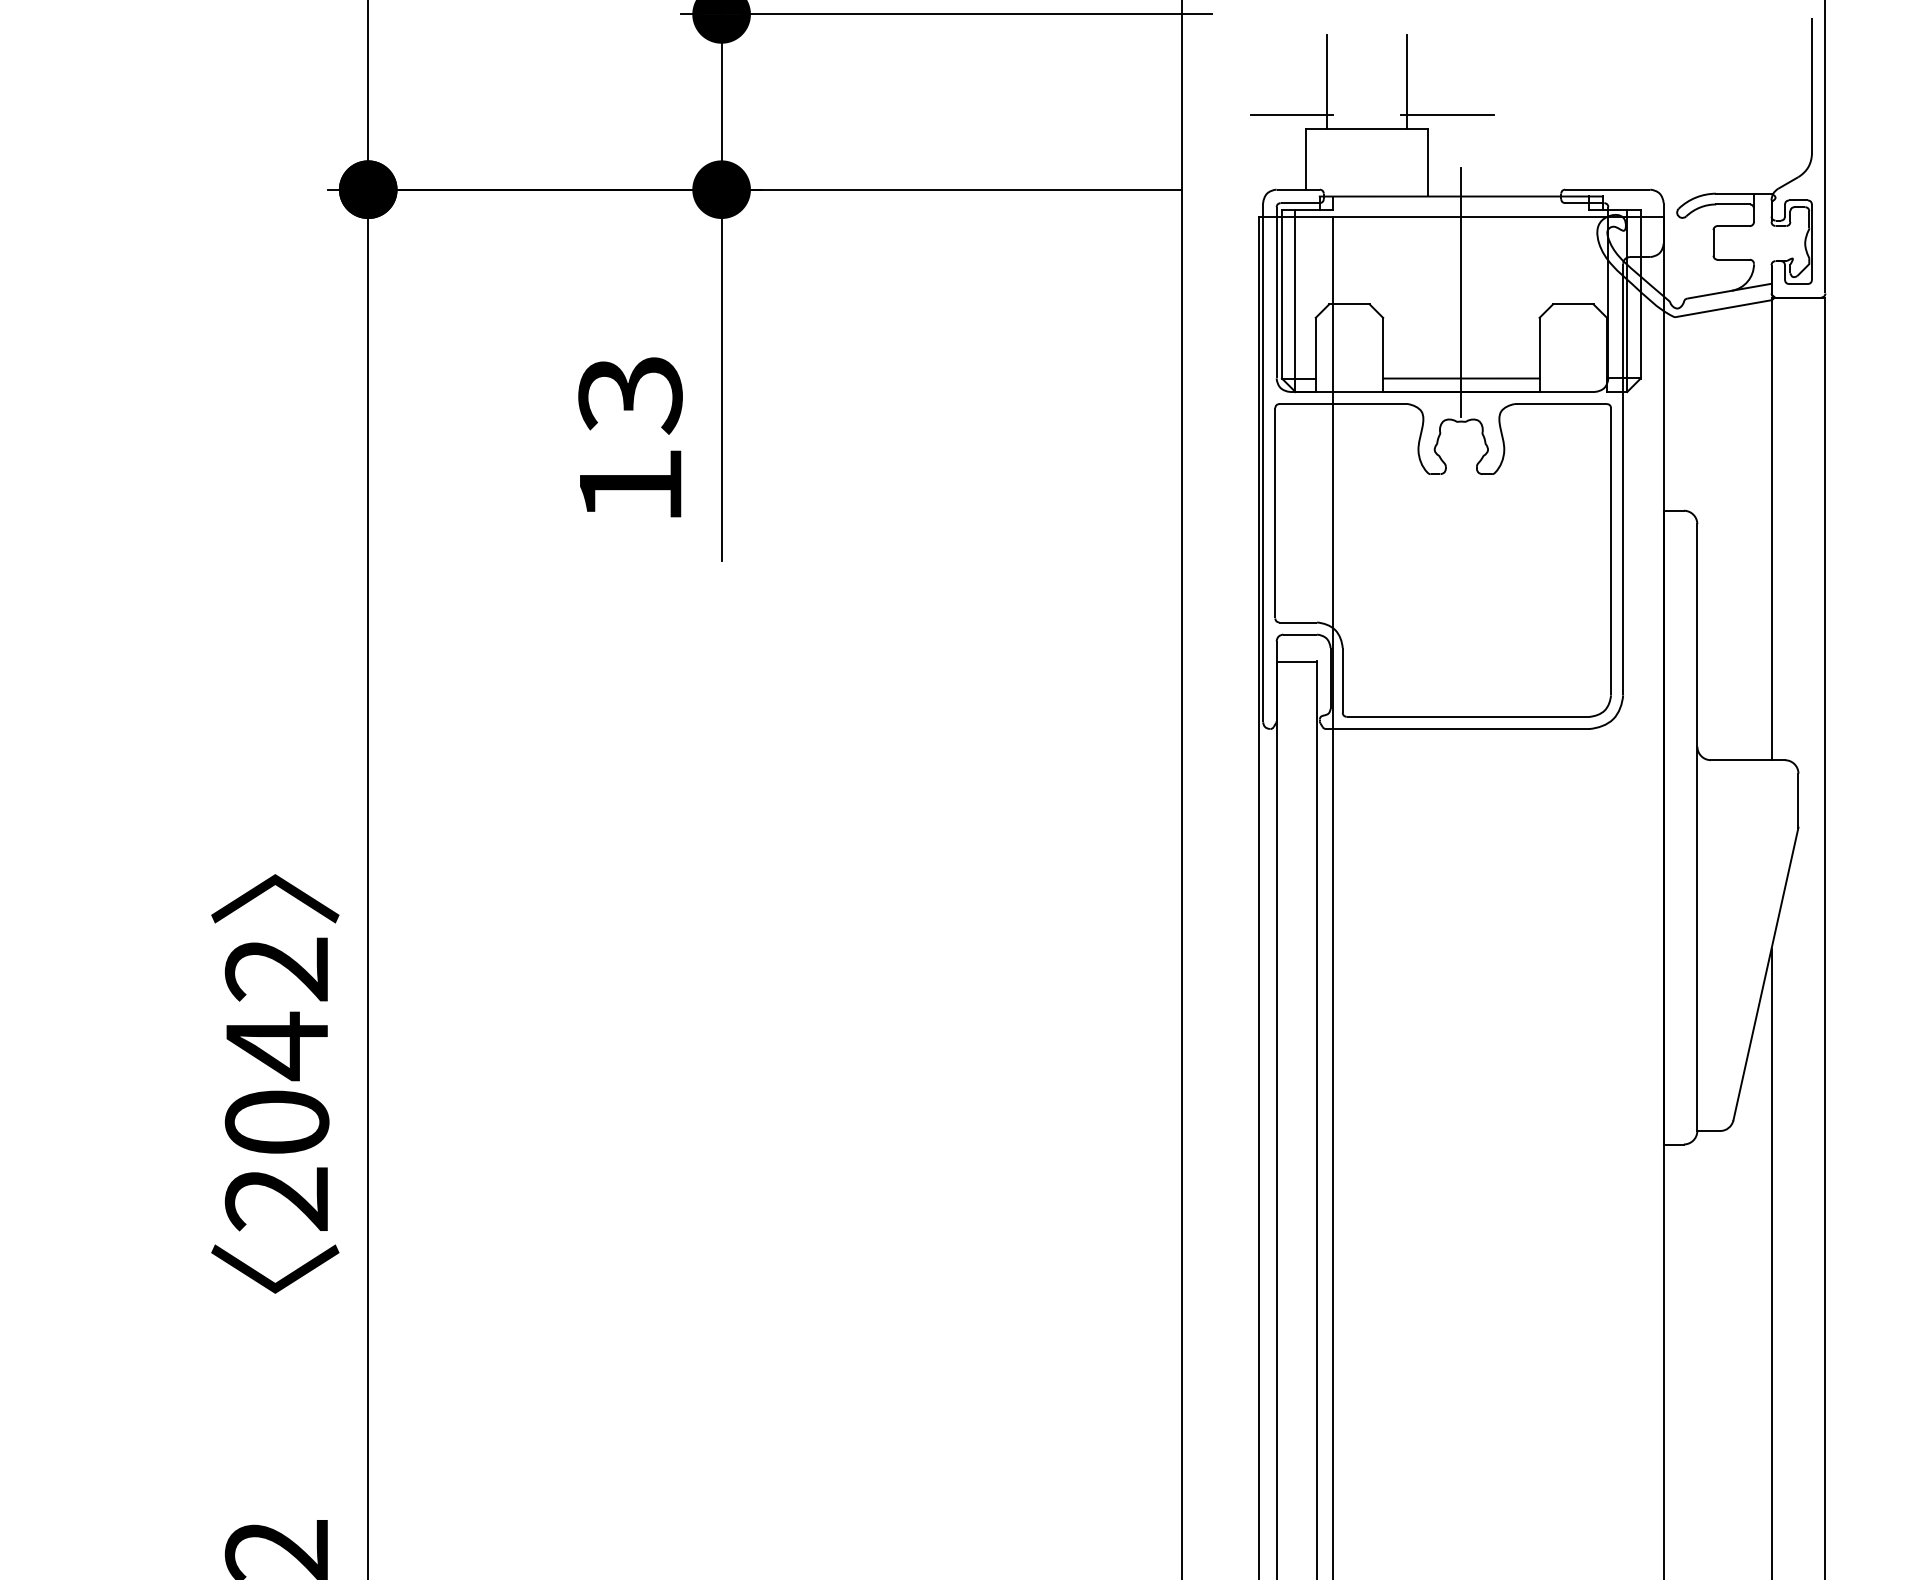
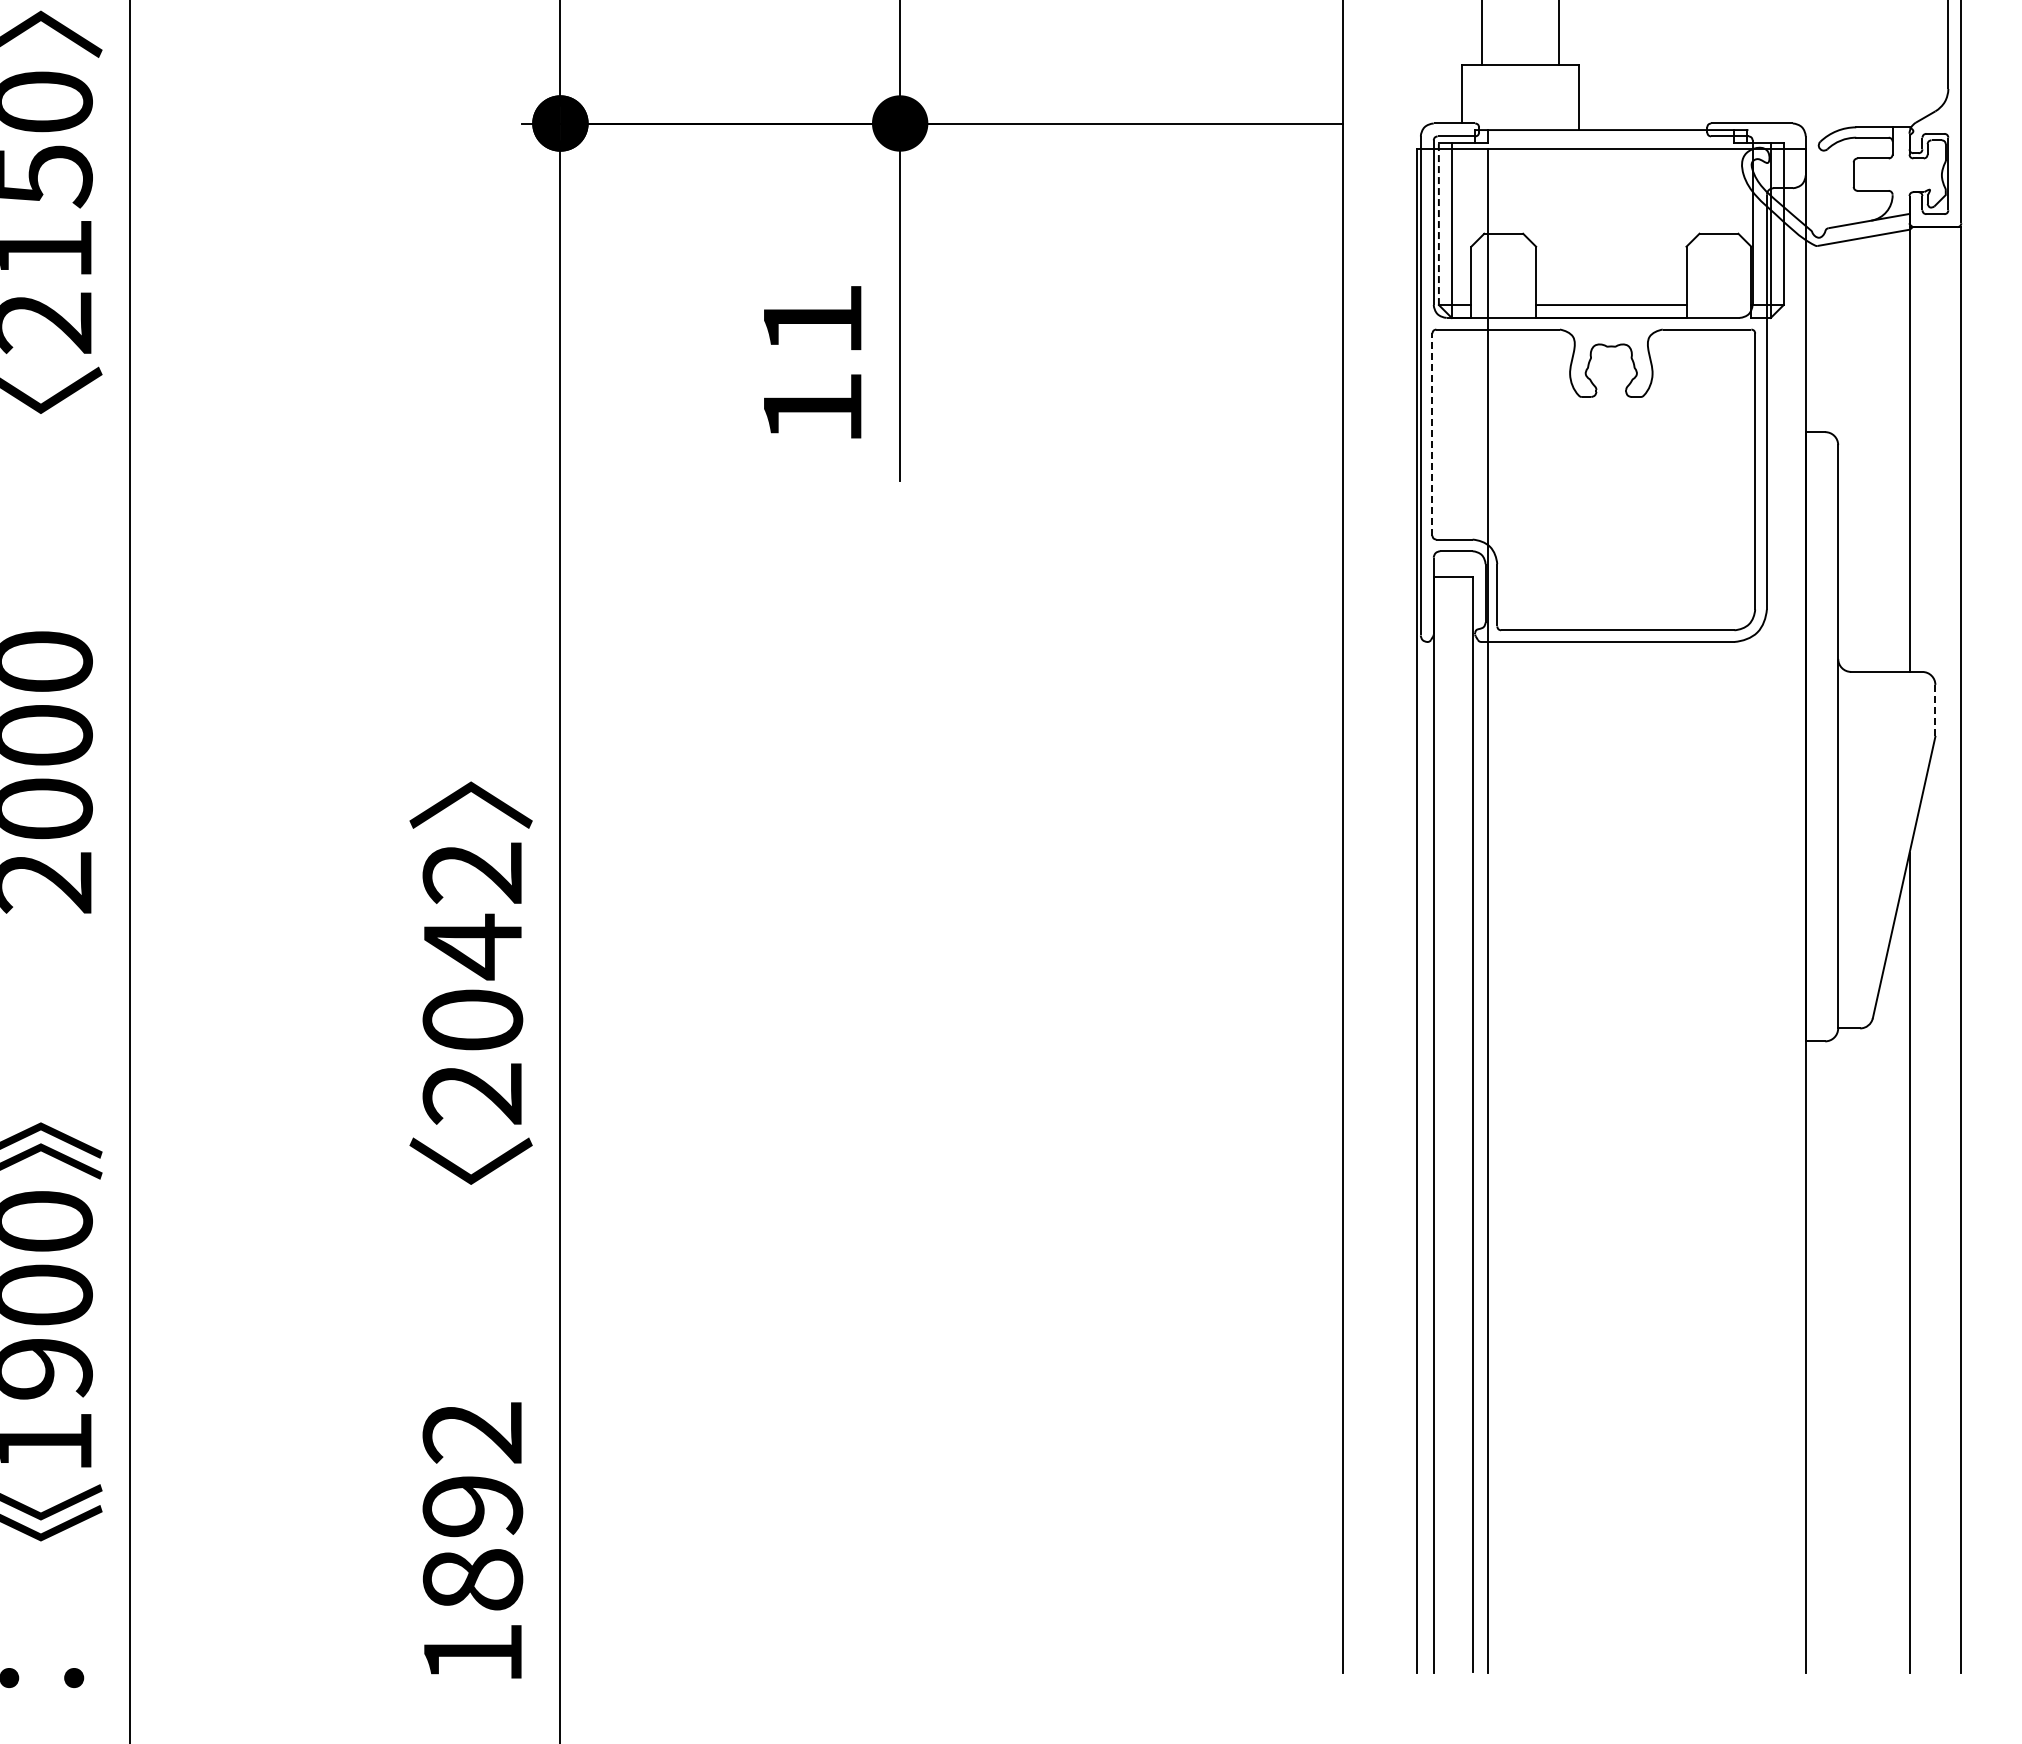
line: (1291, 115) -> (1448, 52), removed
line: (1446, 115) -> (1597, 52), removed
line: (1461, 292) -> (1611, 222), removed
line: (1281, 293) -> (1438, 223), solid -> dashed
text: (630, 395) -> (812, 321), 13 -> 11
line: (1275, 513) -> (1432, 434), solid -> dashed
line: (1798, 800) -> (1935, 710), solid -> dashed

